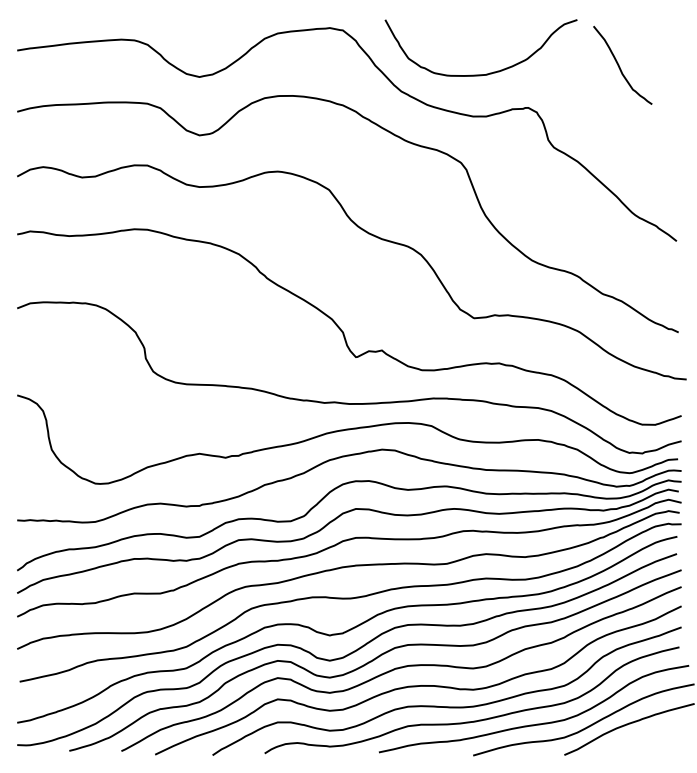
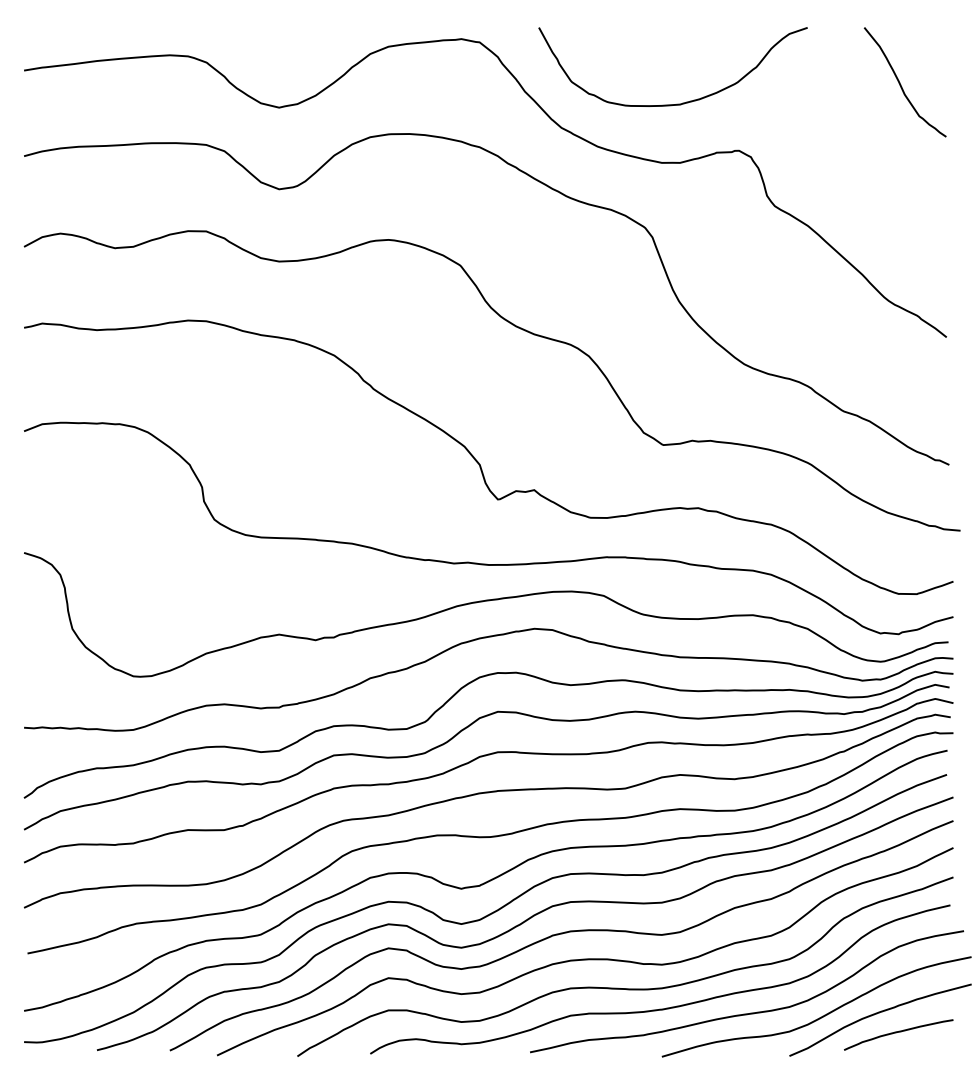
curve: (620, 66) -> (901, 84), moved
curve: (642, 738) -> (898, 1032), added

